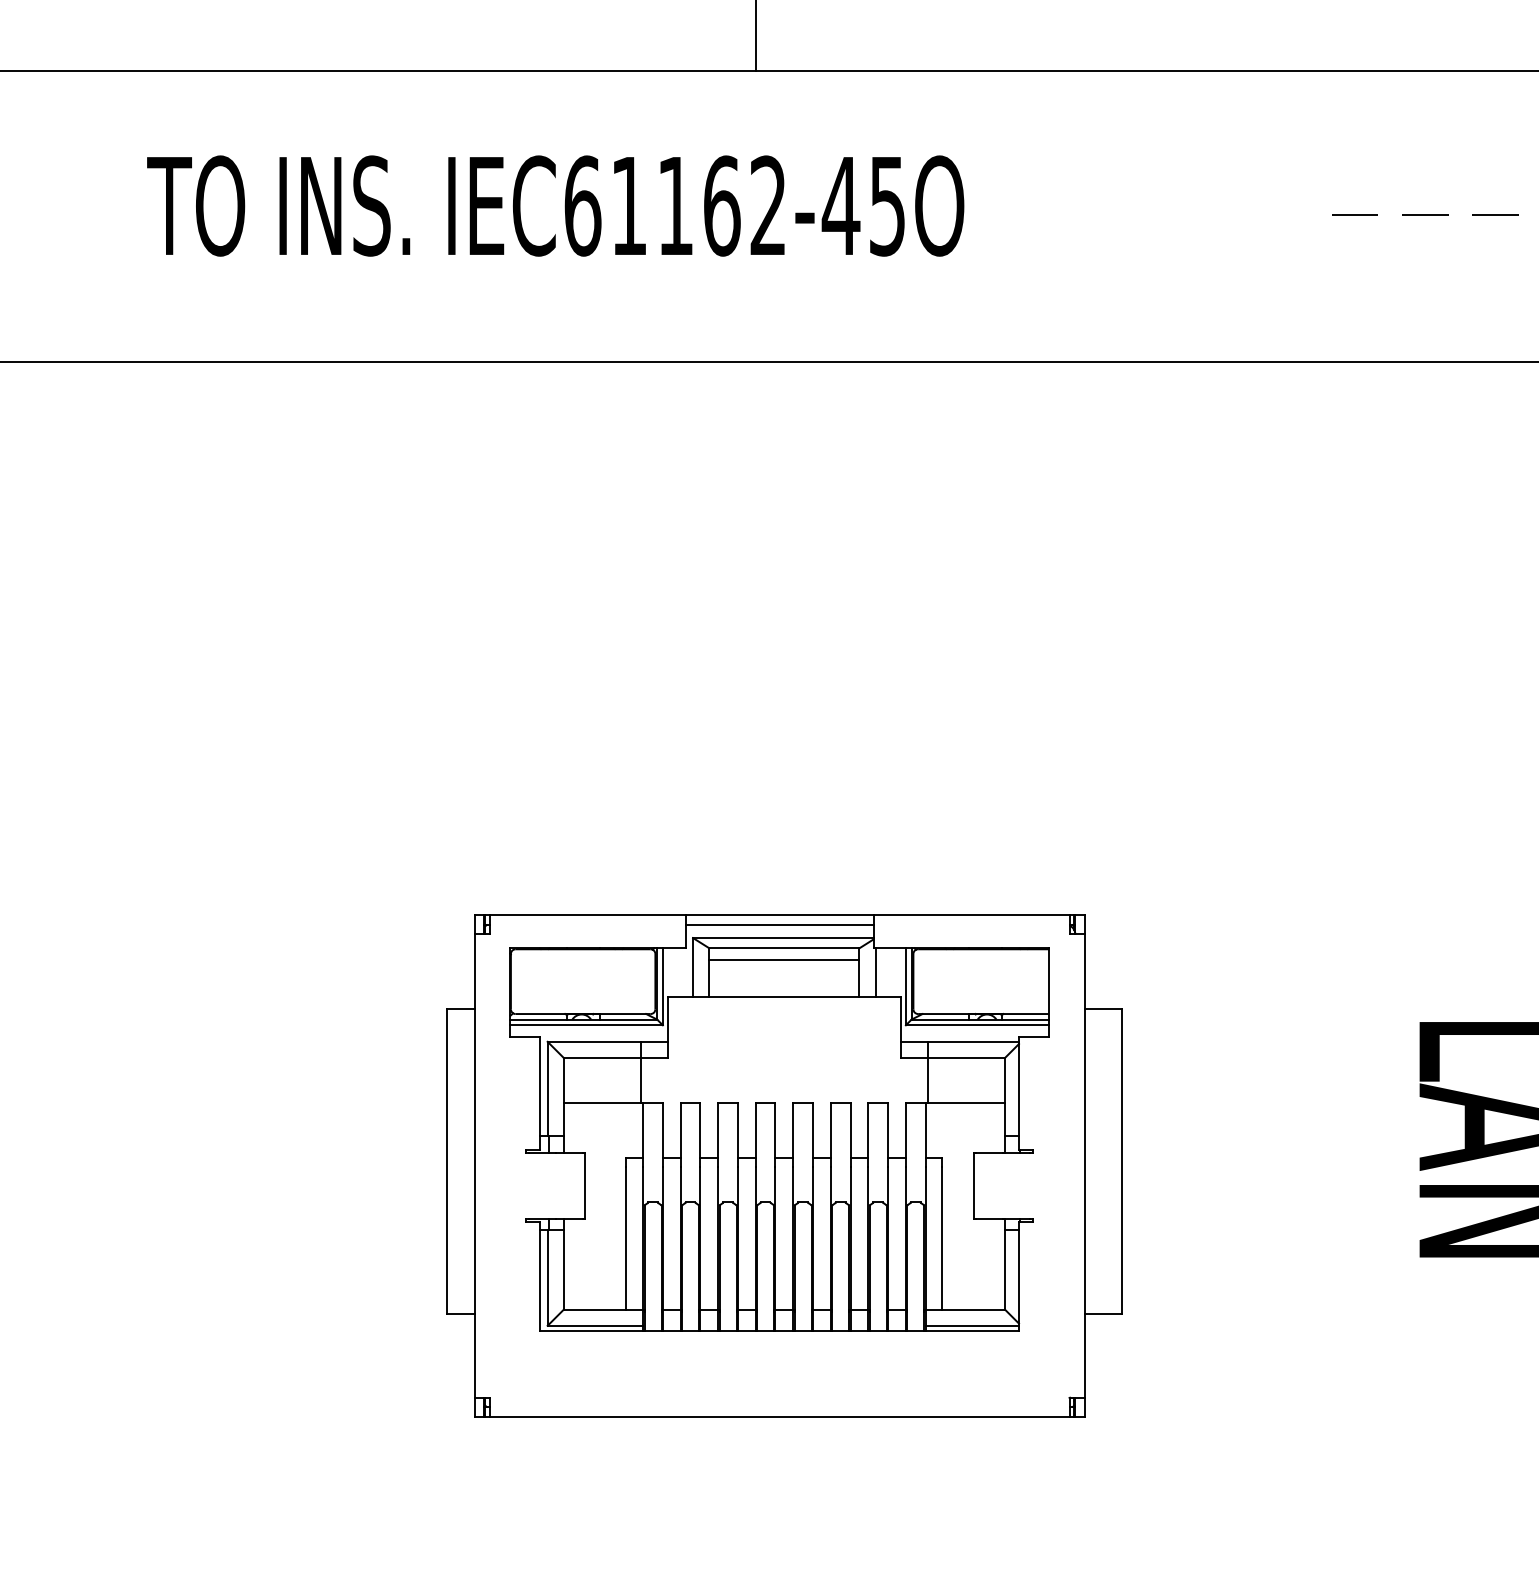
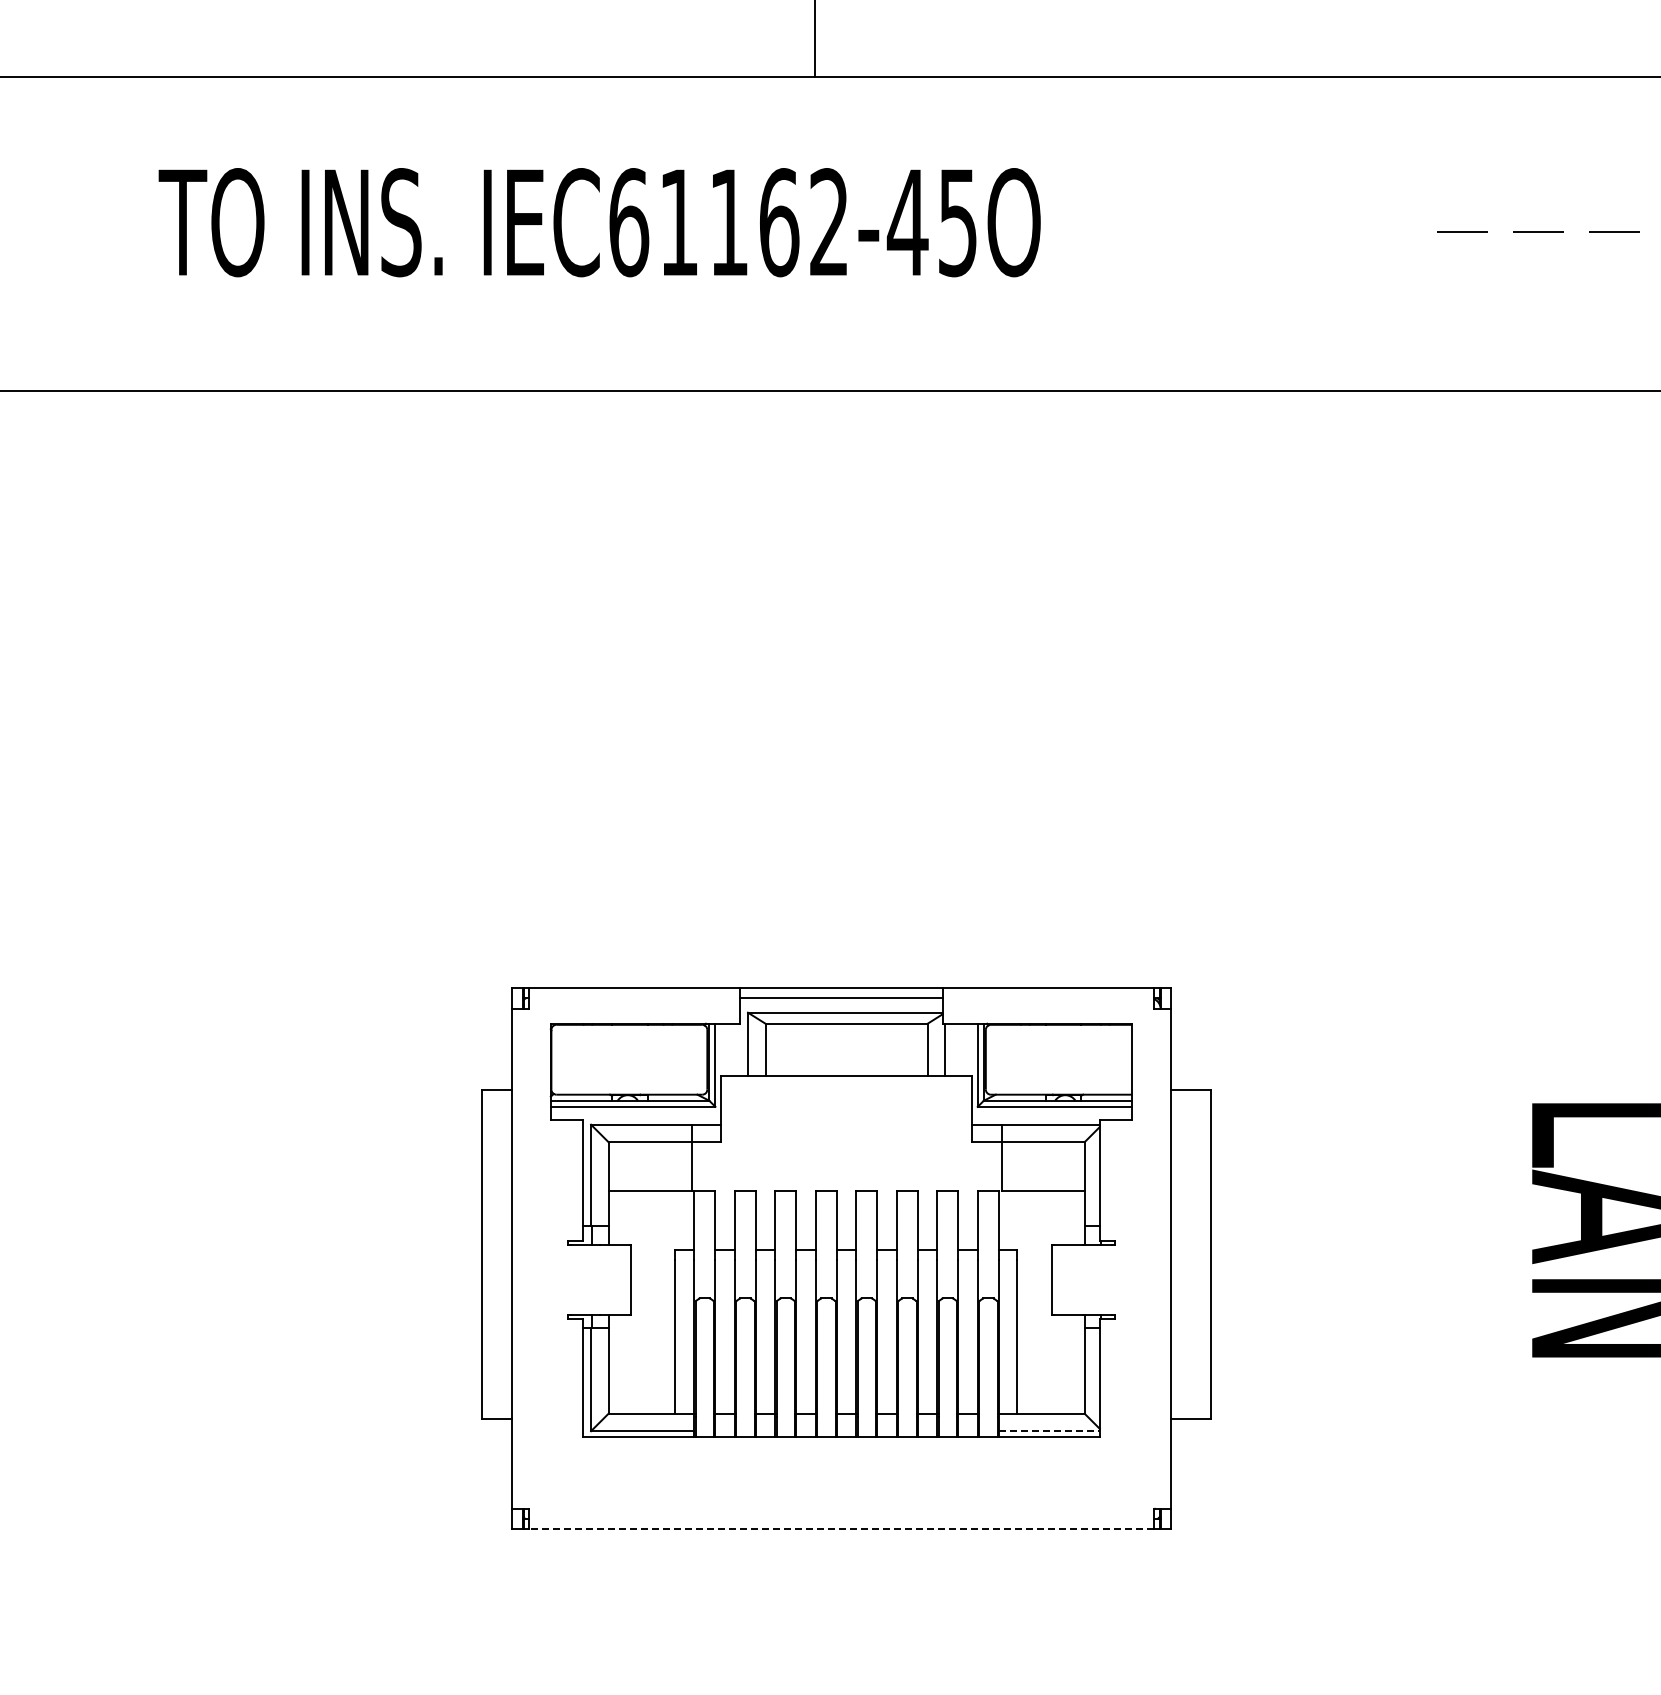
line: (784, 959) -> (846, 1035), removed
line: (972, 1326) -> (1049, 1431), solid -> dashed
line: (779, 1416) -> (841, 1529), solid -> dashed

